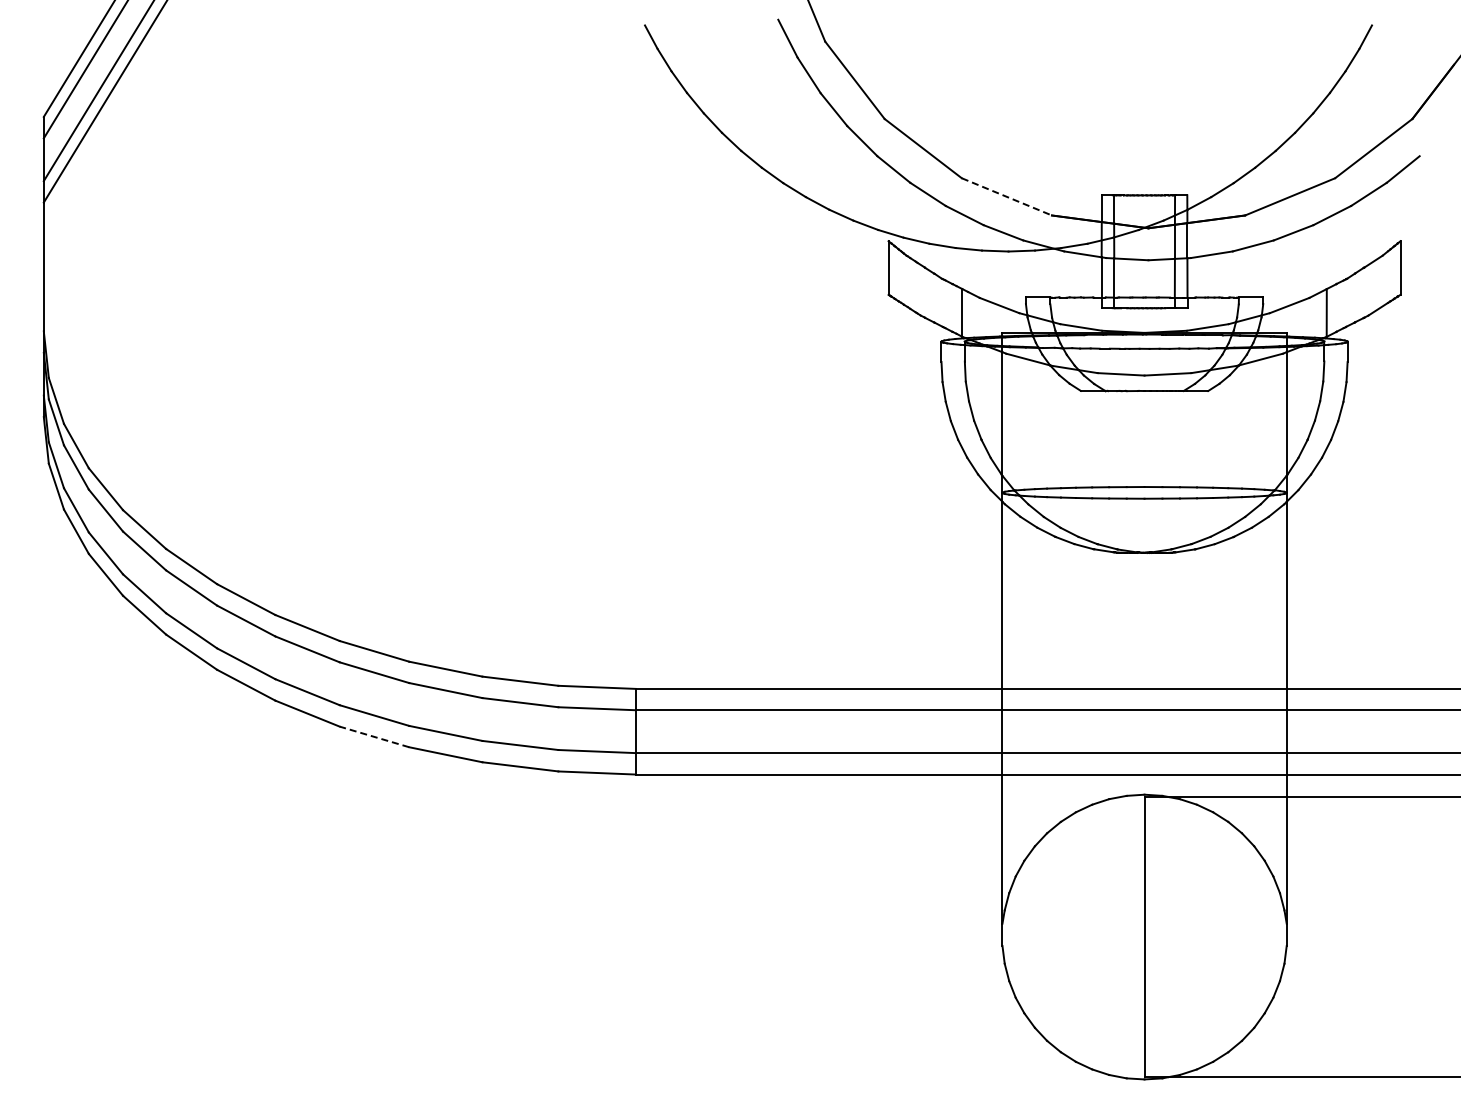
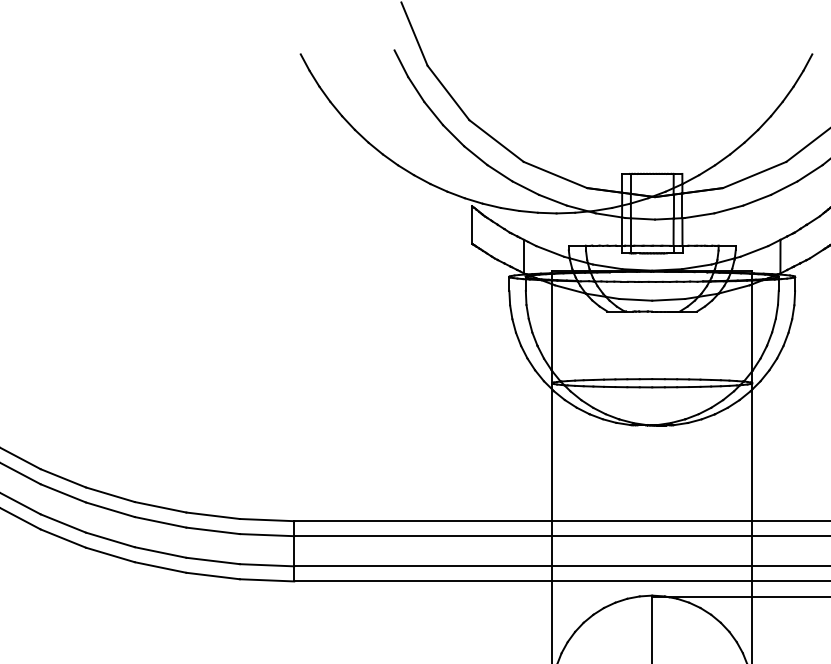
line: (1006, 196) -> (555, 174), dashed -> solid
line: (374, 736) -> (110, 554), dashed -> solid

